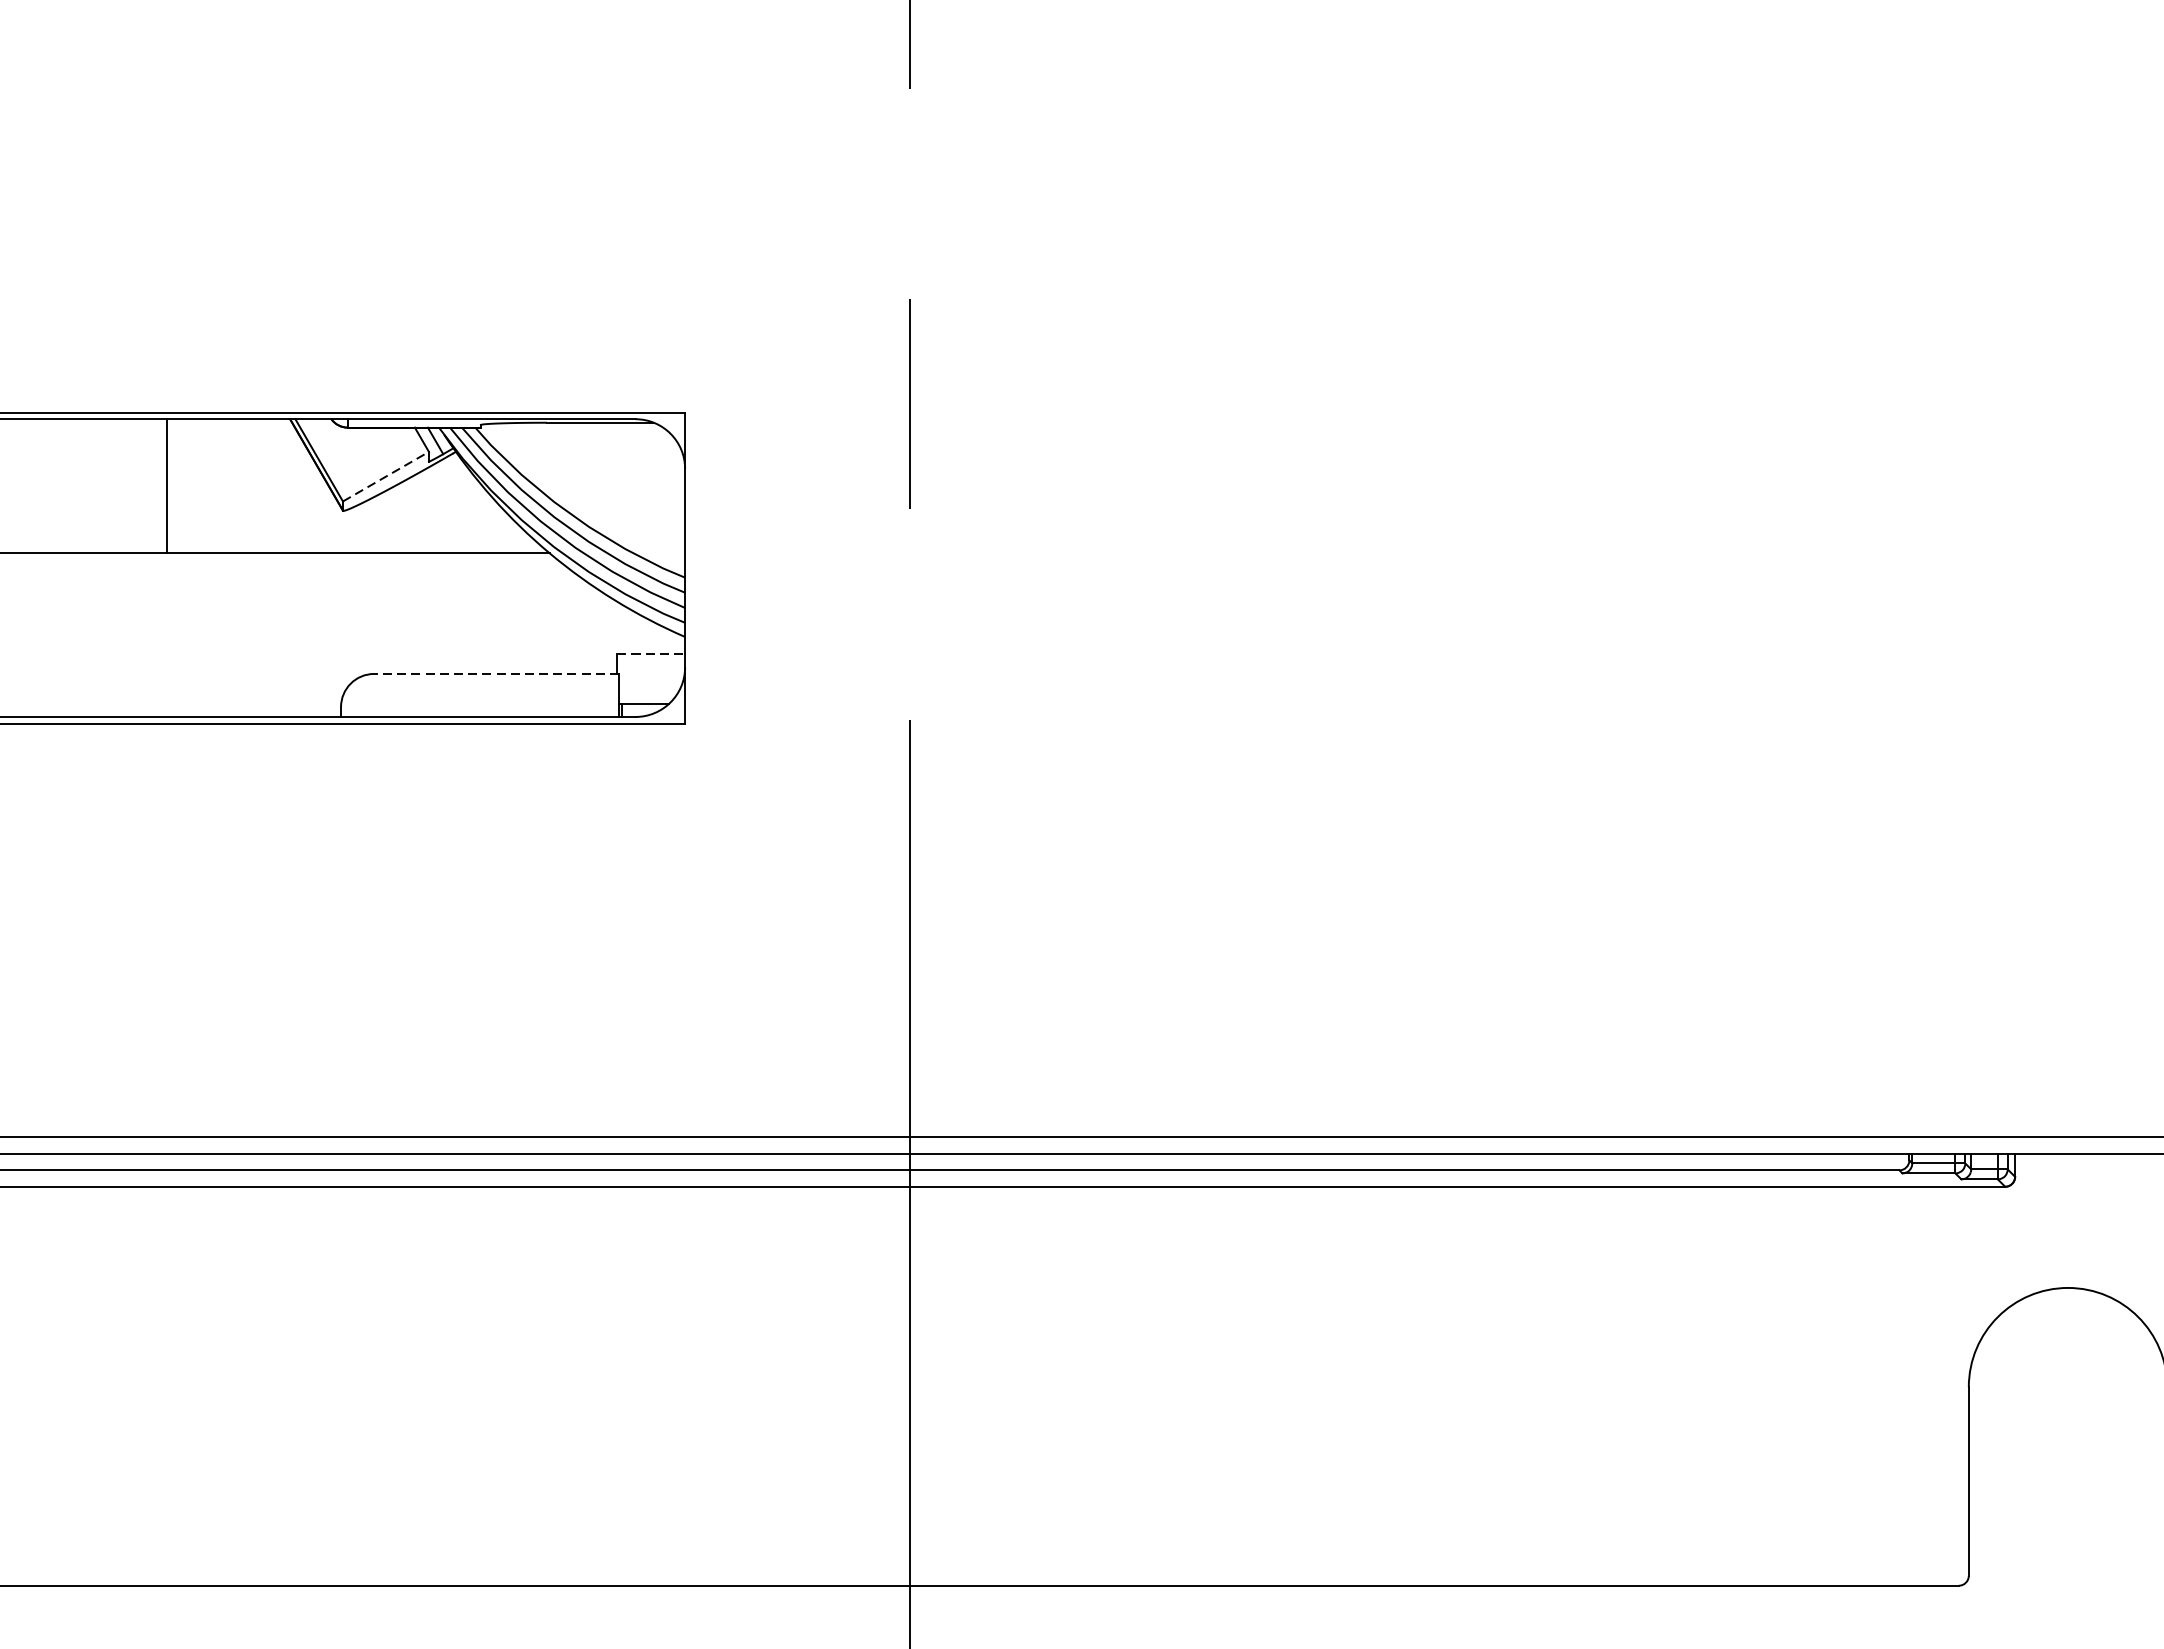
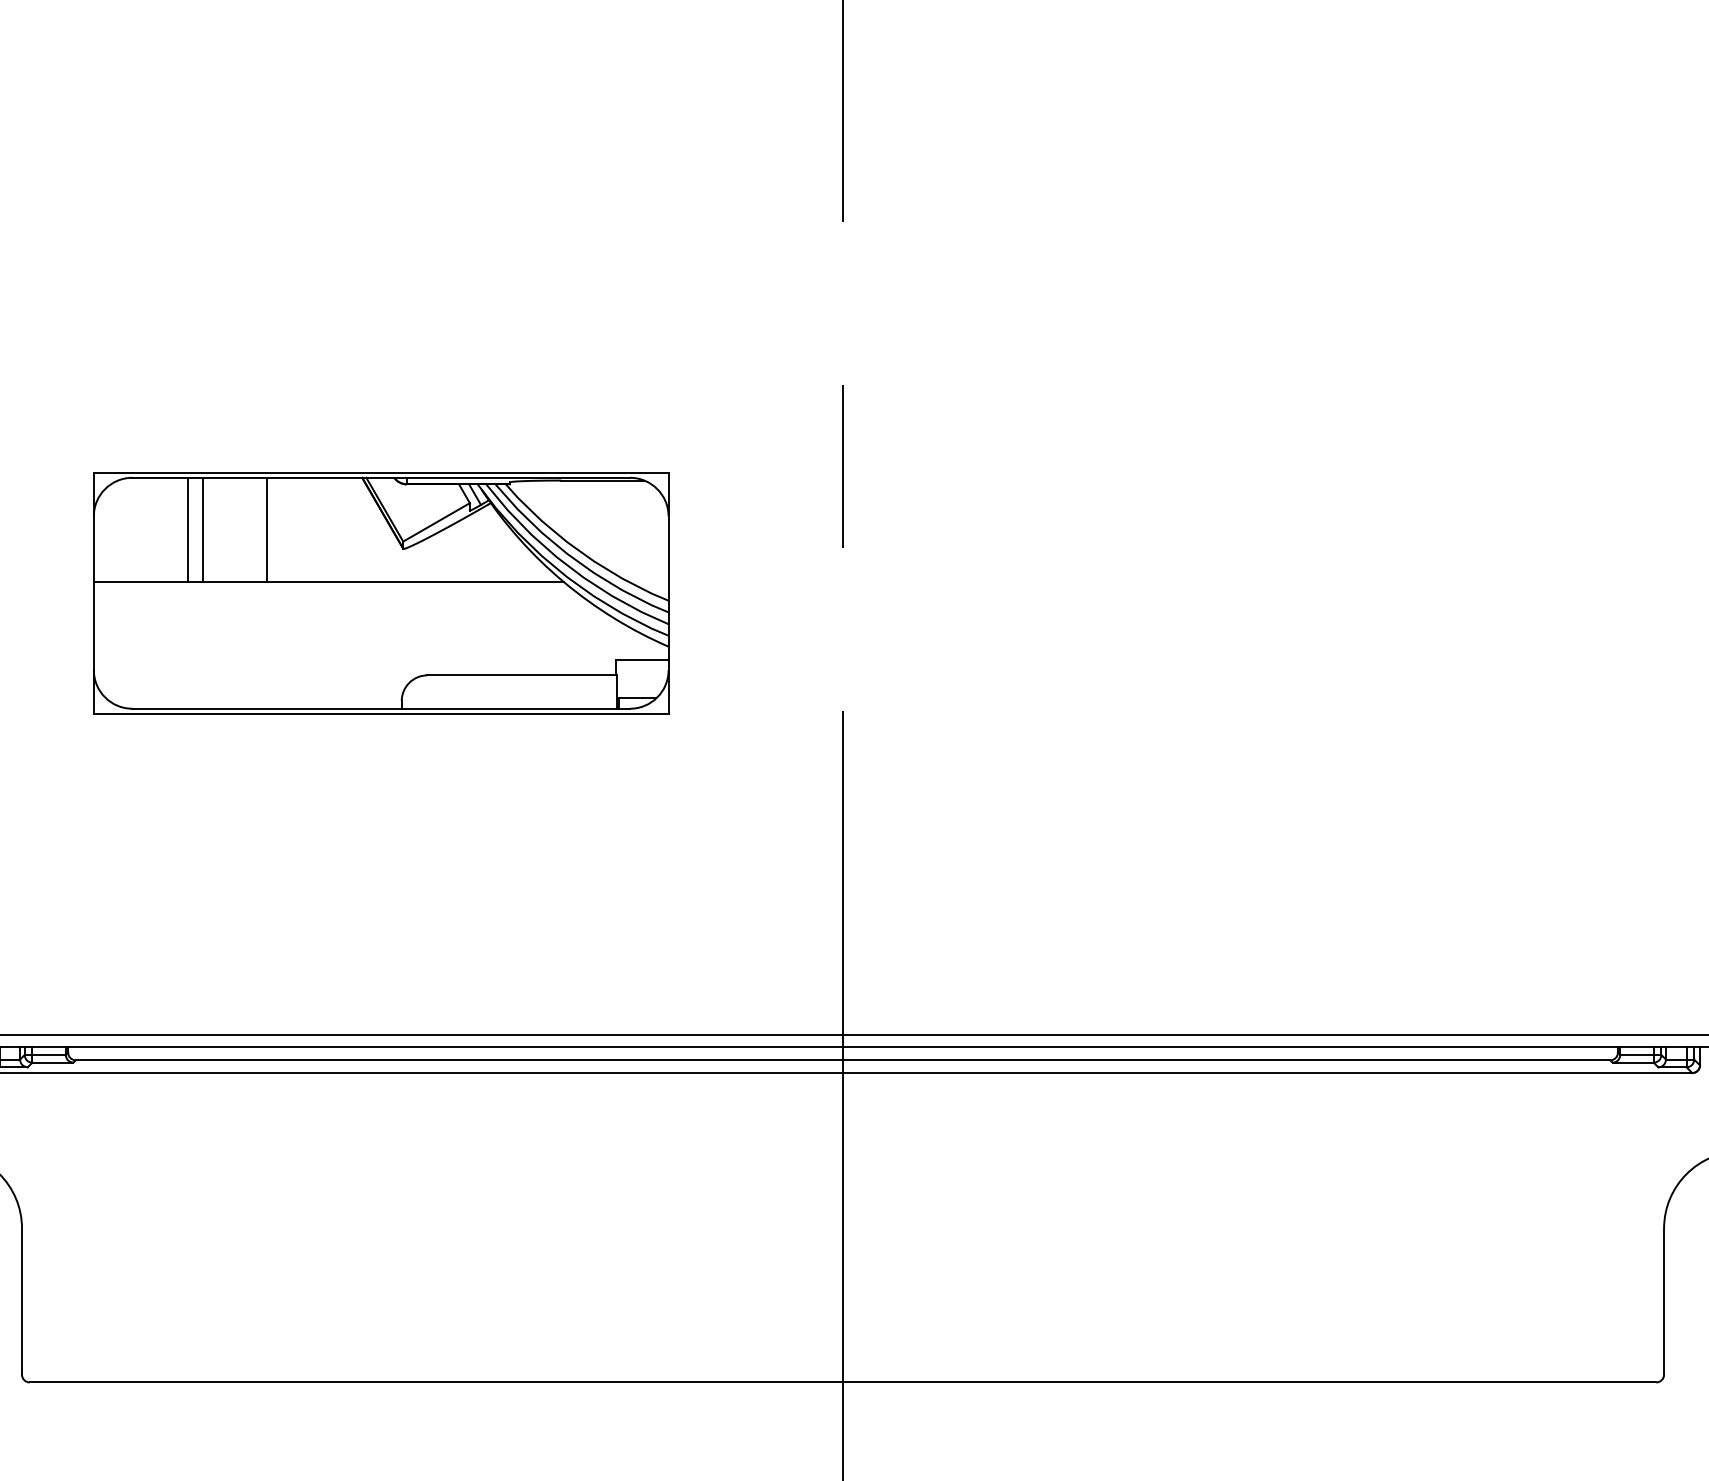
line: (387, 476) -> (437, 522), dashed -> solid
line: (66, 485) -> (188, 529), added
line: (84, 485) -> (202, 529), added
line: (651, 653) -> (642, 659), dashed -> solid
line: (496, 674) -> (522, 675), dashed -> solid

